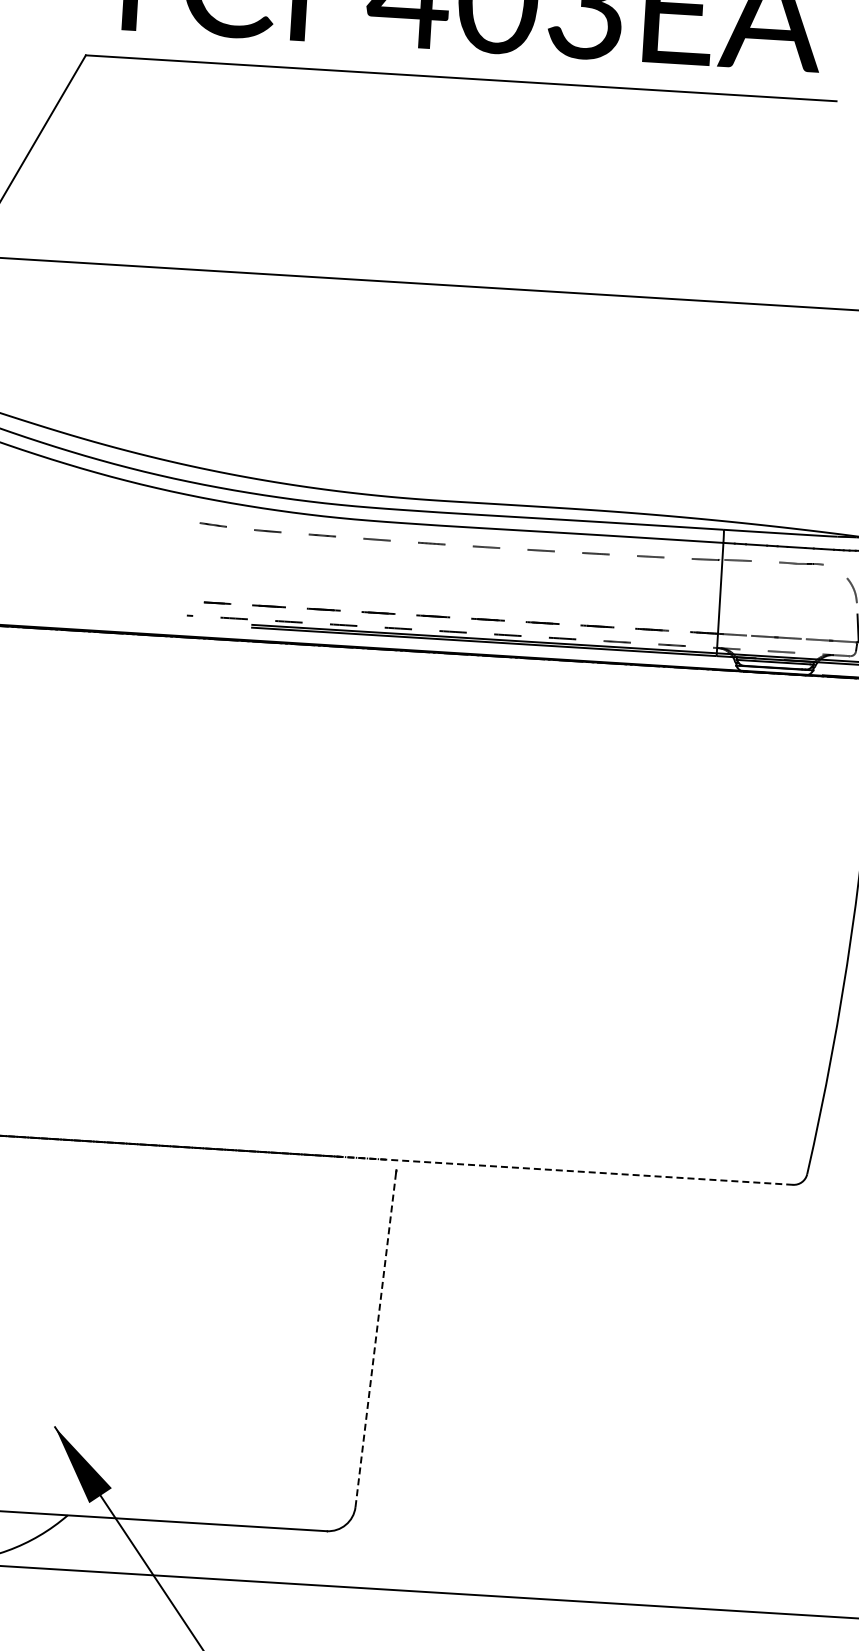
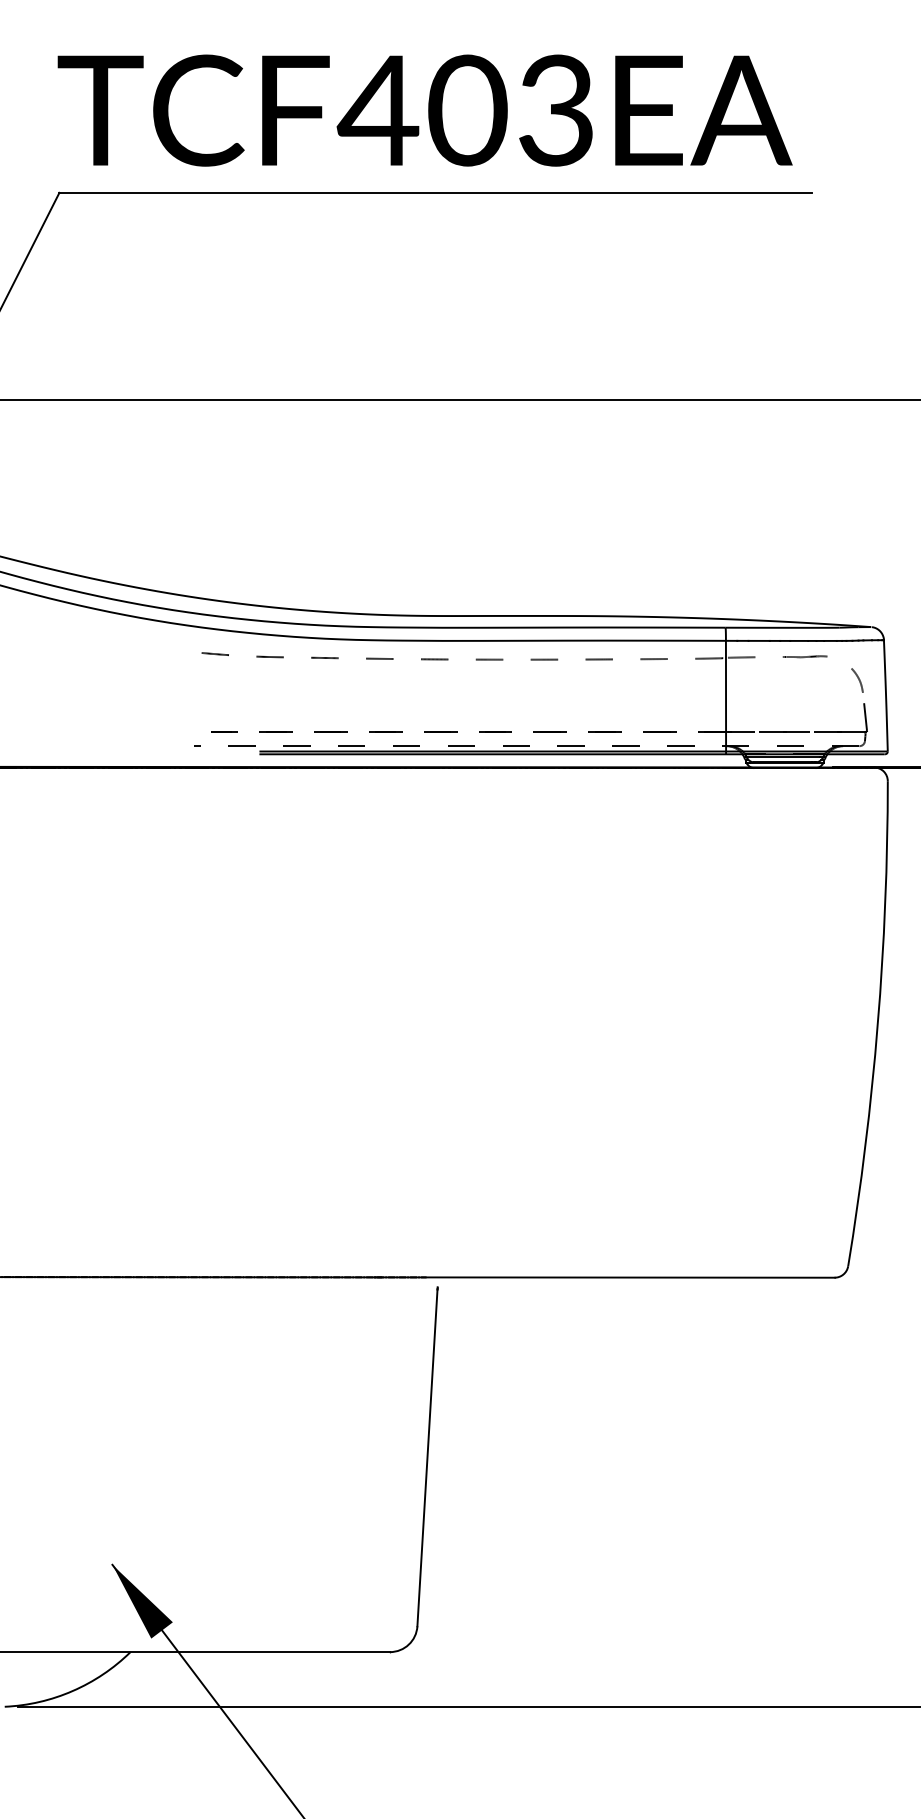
line: (563, 1170) -> (604, 1277), dashed -> solid
line: (375, 1340) -> (427, 1458), dashed -> solid

